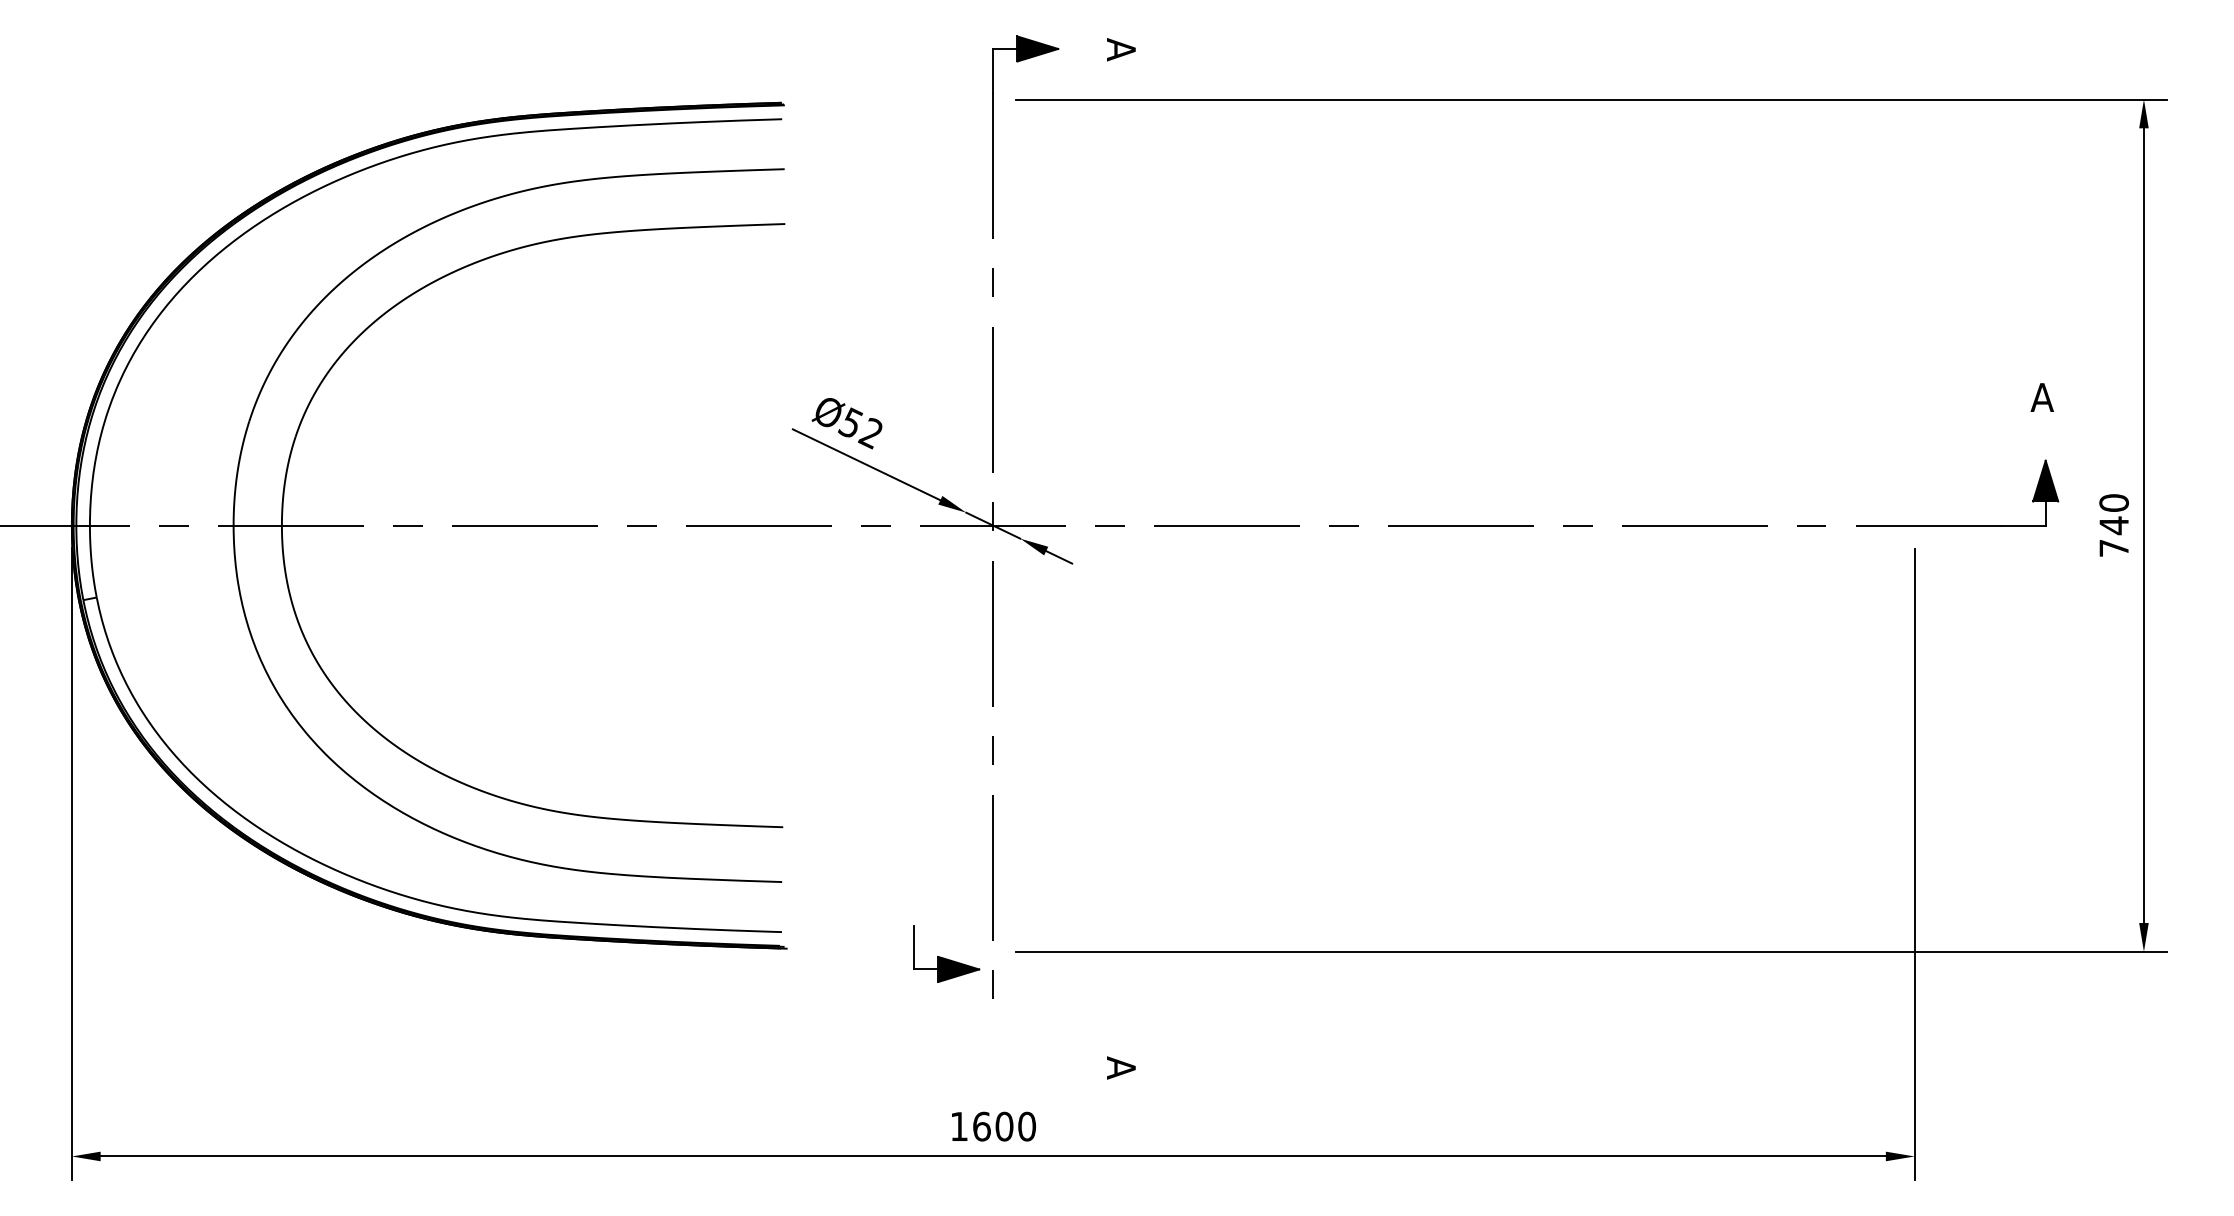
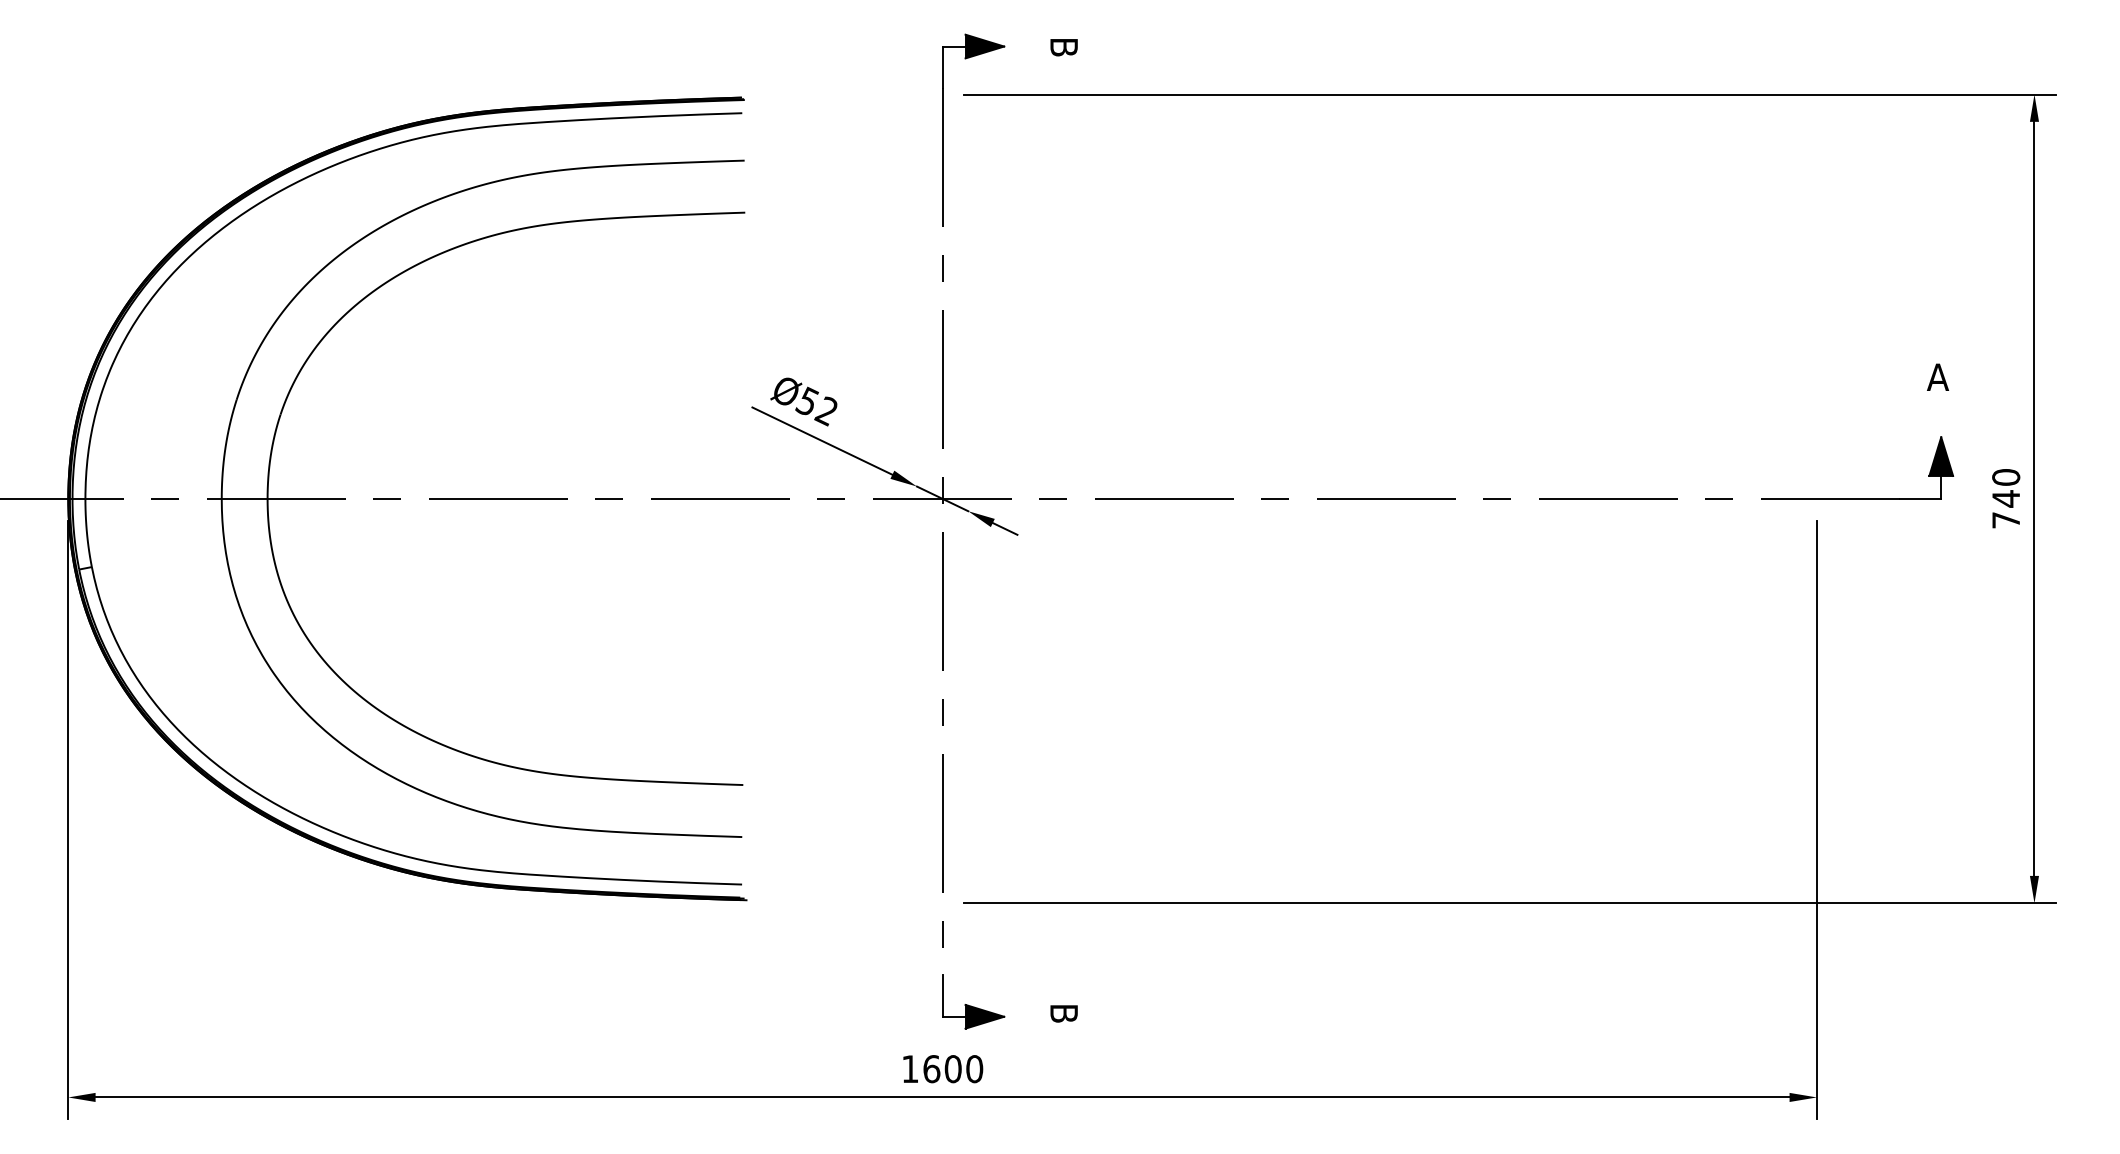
text: (1121, 49) -> (1064, 47), A -> B
part: (946, 953) -> (973, 1001), moved
text: (1121, 1067) -> (1064, 1013), A -> B

